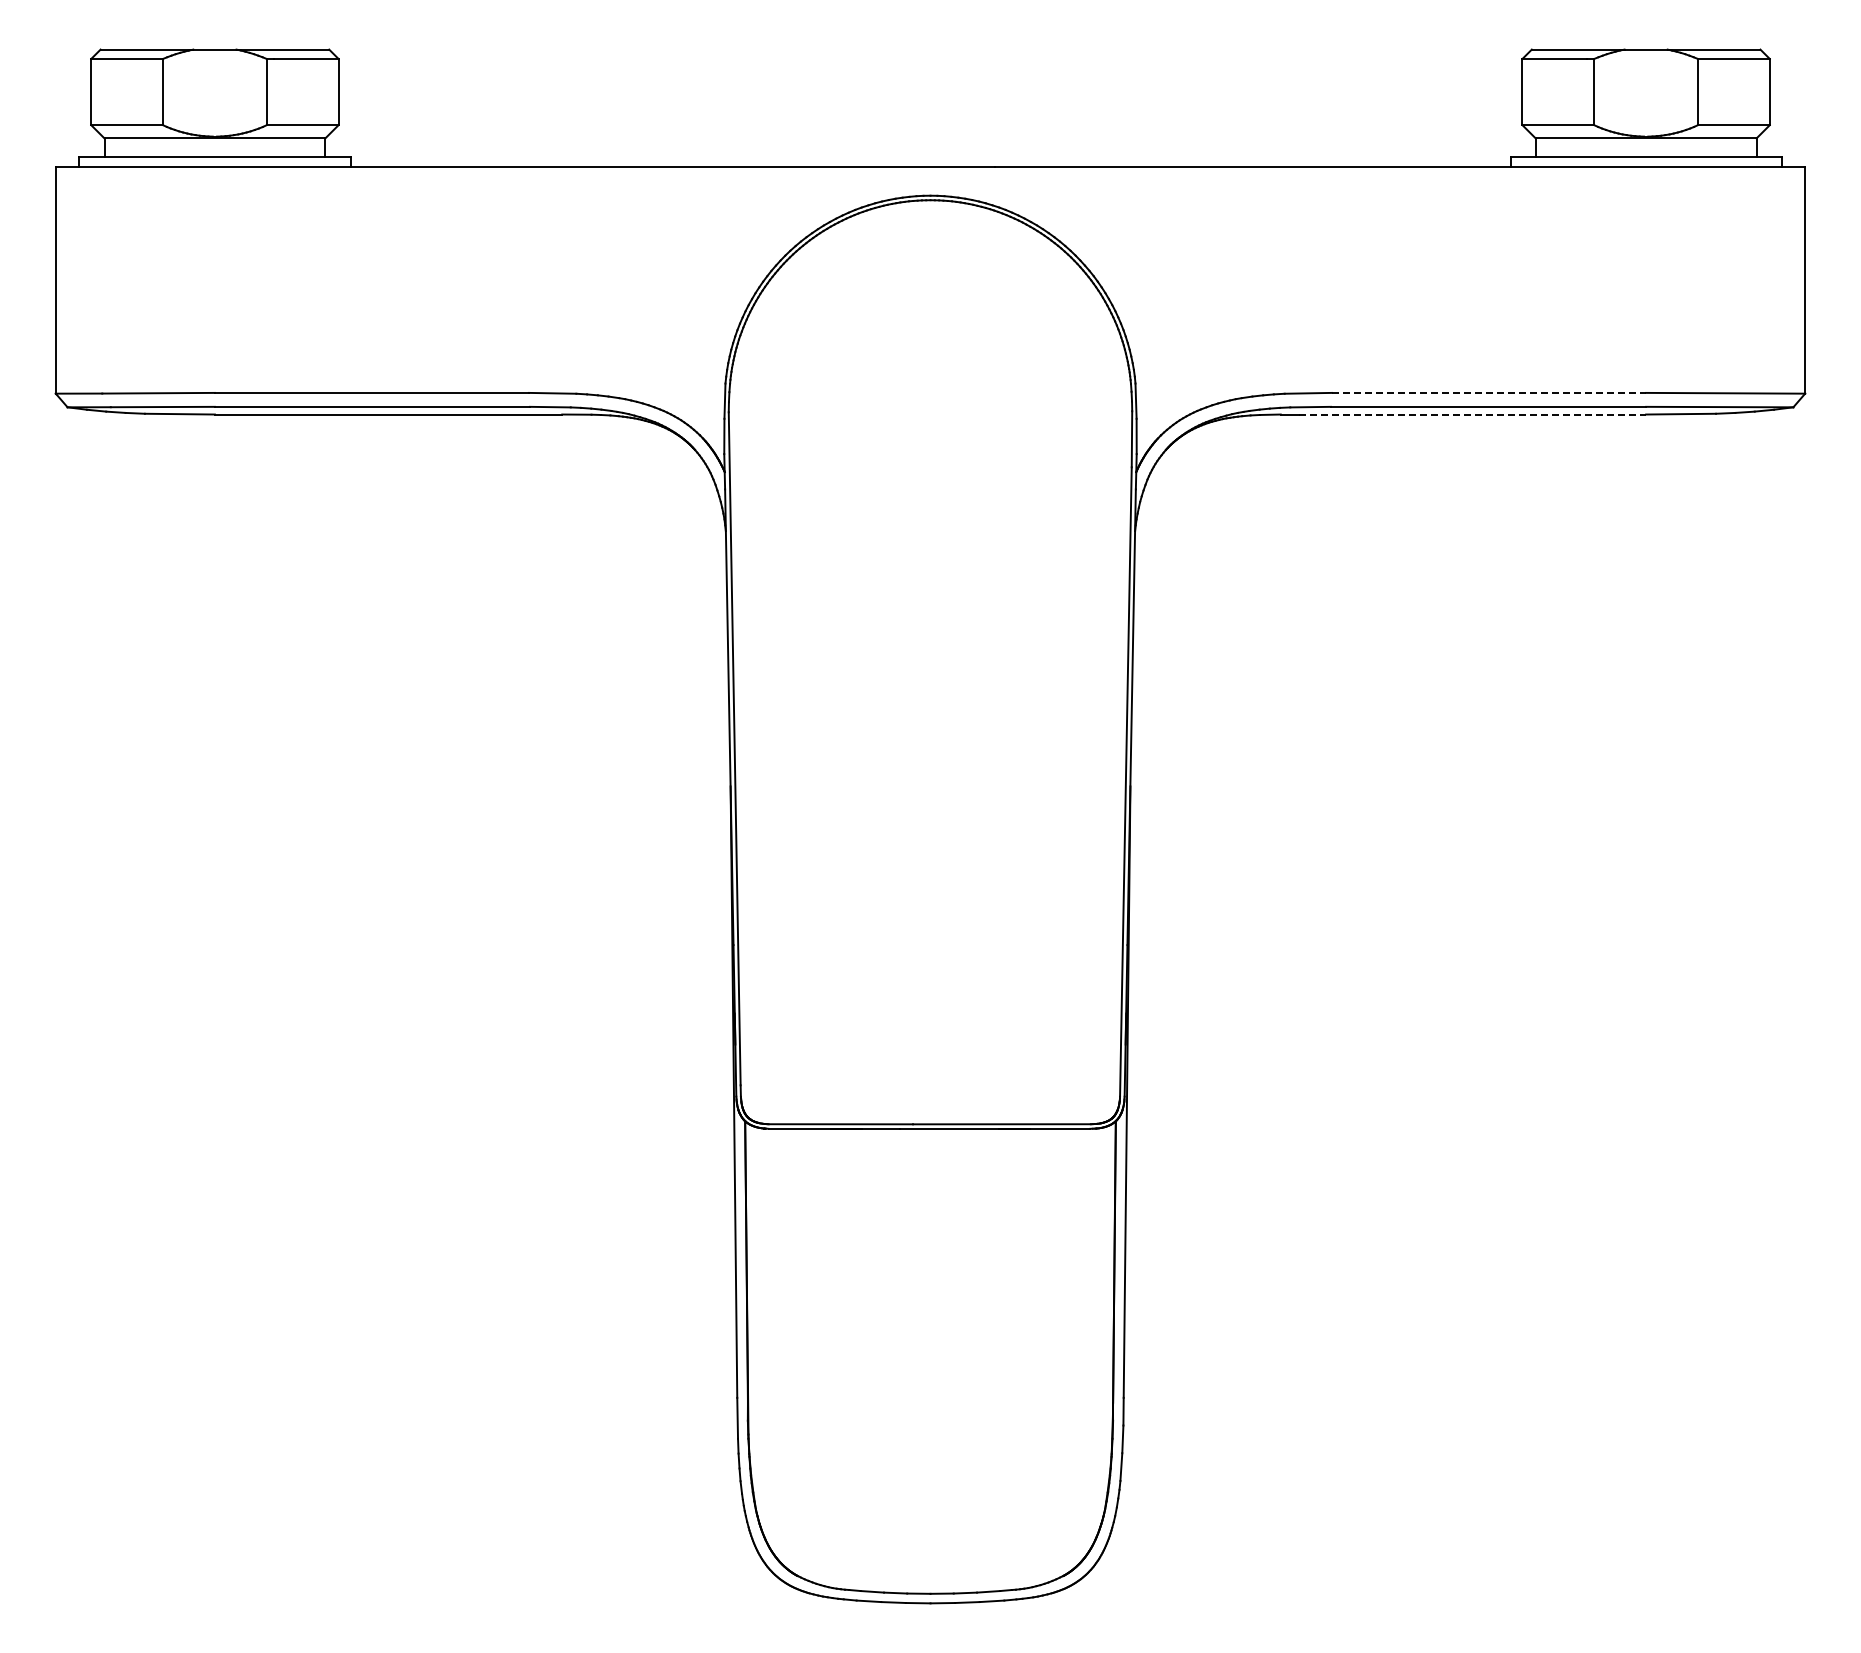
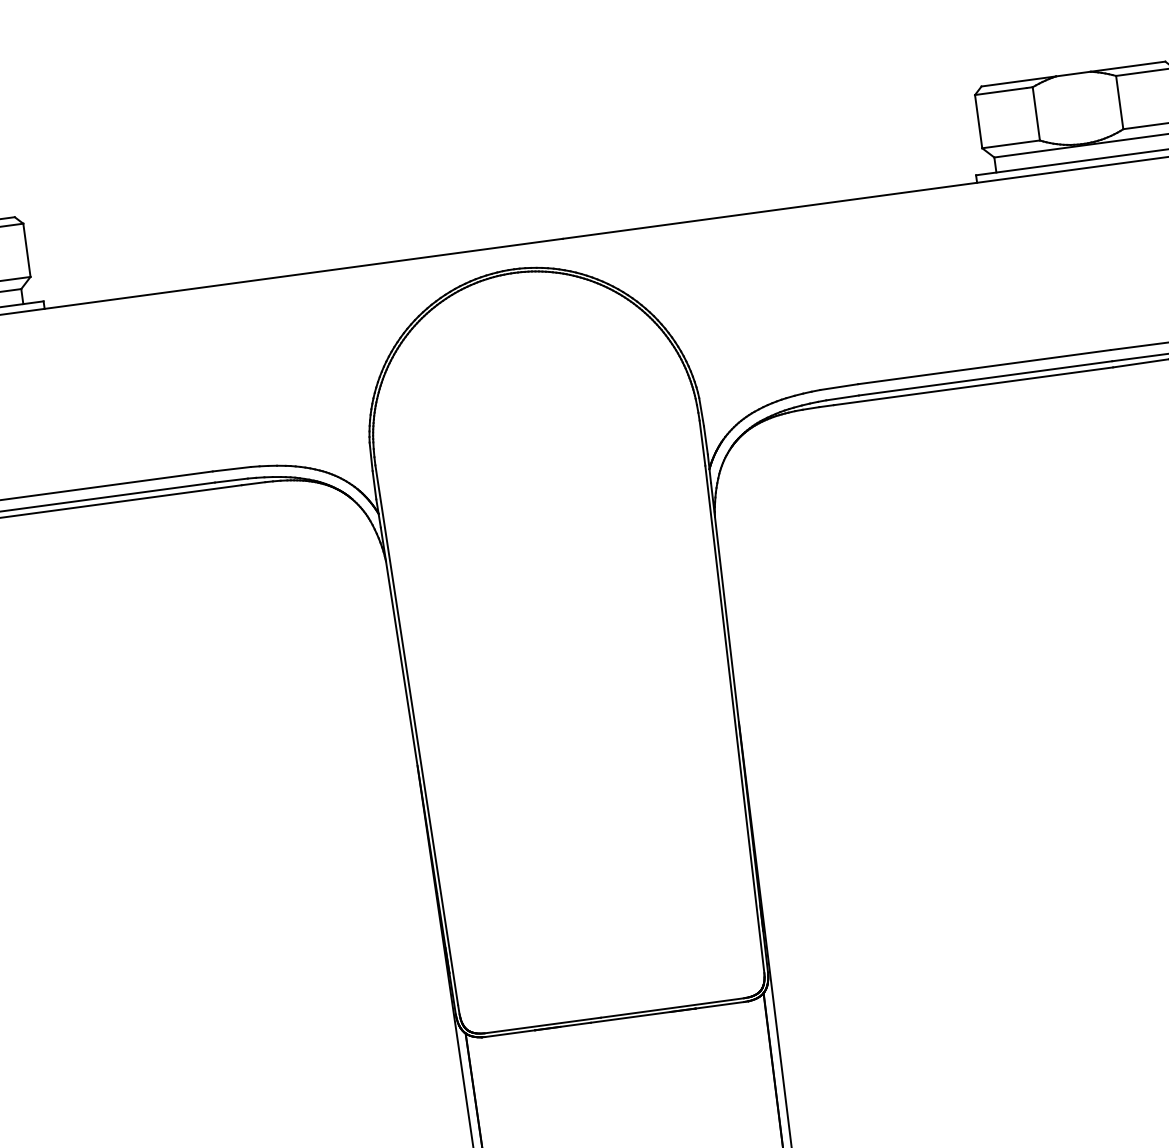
line: (1489, 392) -> (984, 366), dashed -> solid
line: (1472, 414) -> (973, 386), dashed -> solid

